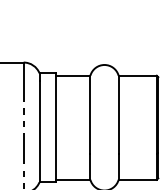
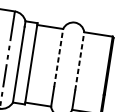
line: (90, 114) -> (58, 57), solid -> dashed
line: (118, 114) -> (79, 61), solid -> dashed

